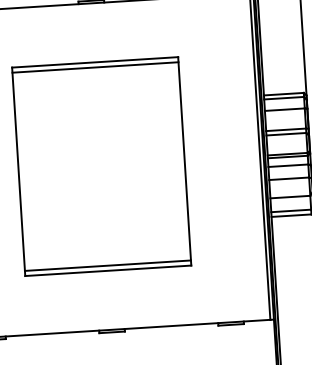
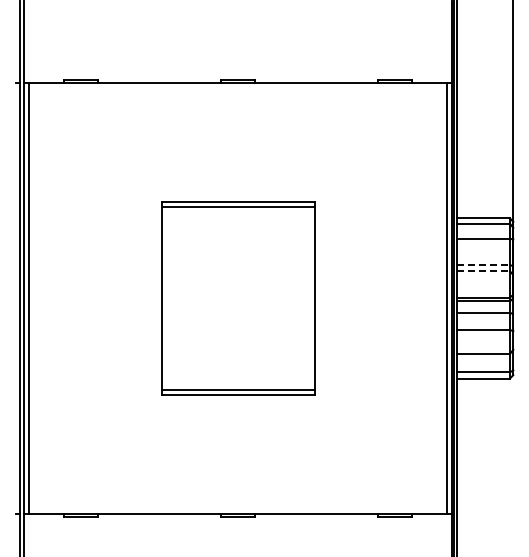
line: (286, 129) -> (484, 265), solid -> dashed
line: (287, 134) -> (484, 271), solid -> dashed
part: (101, 166) -> (238, 298), size x0.7

